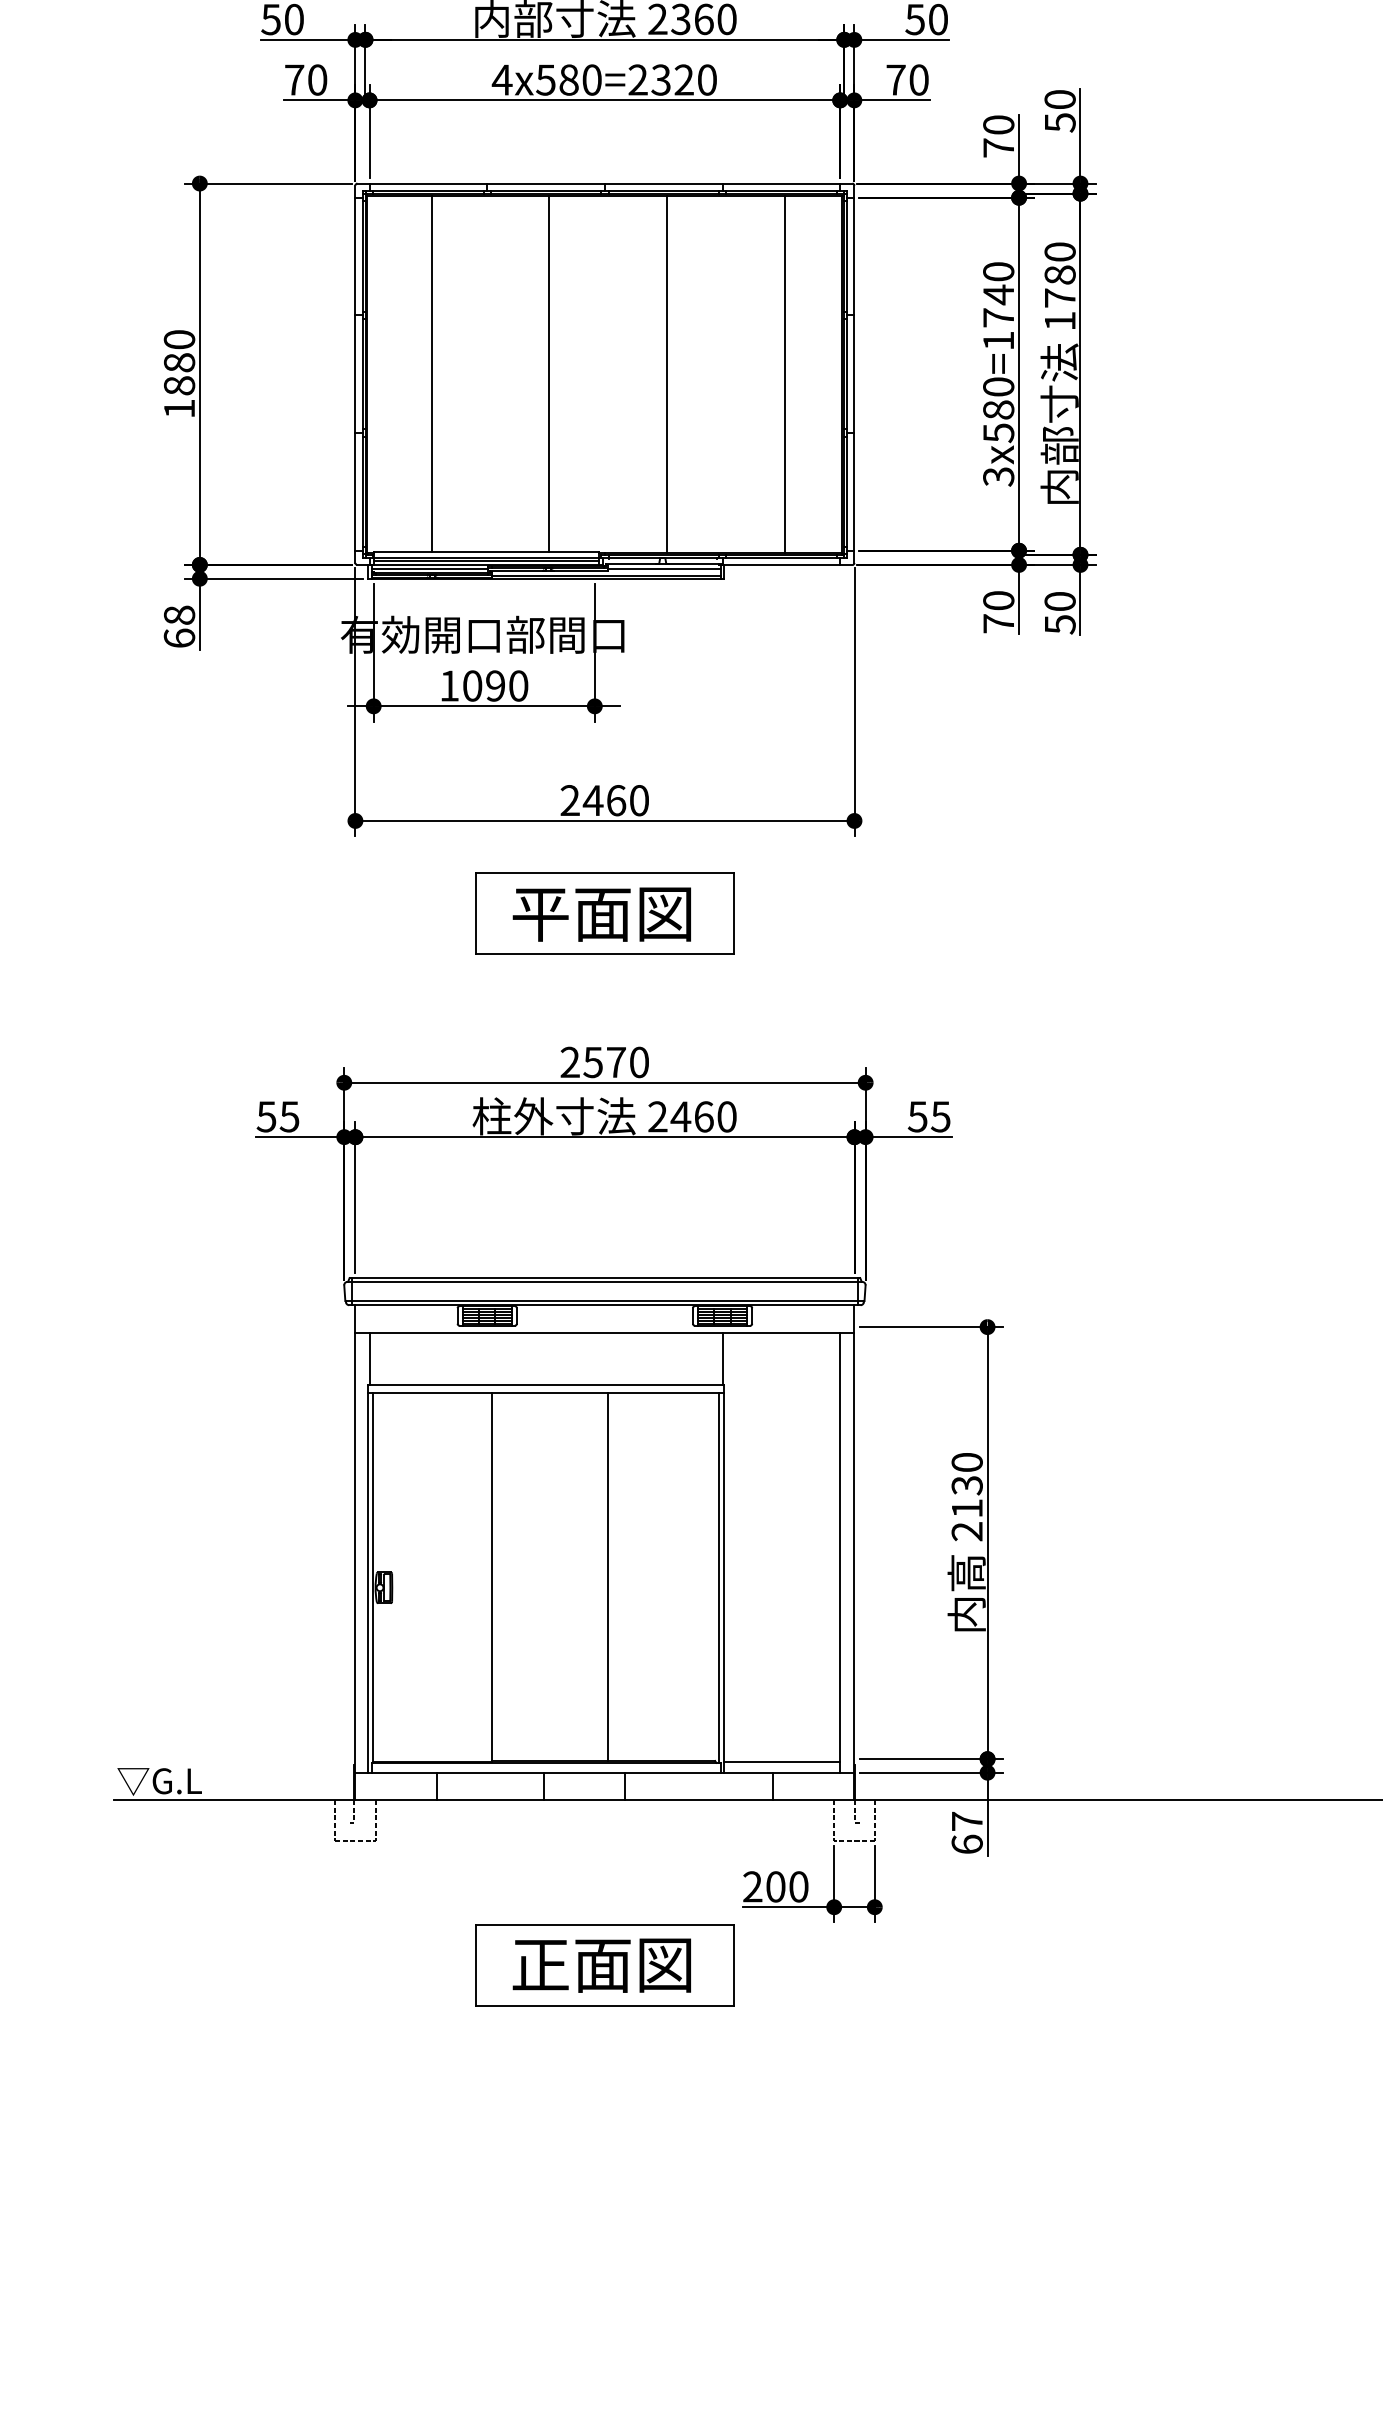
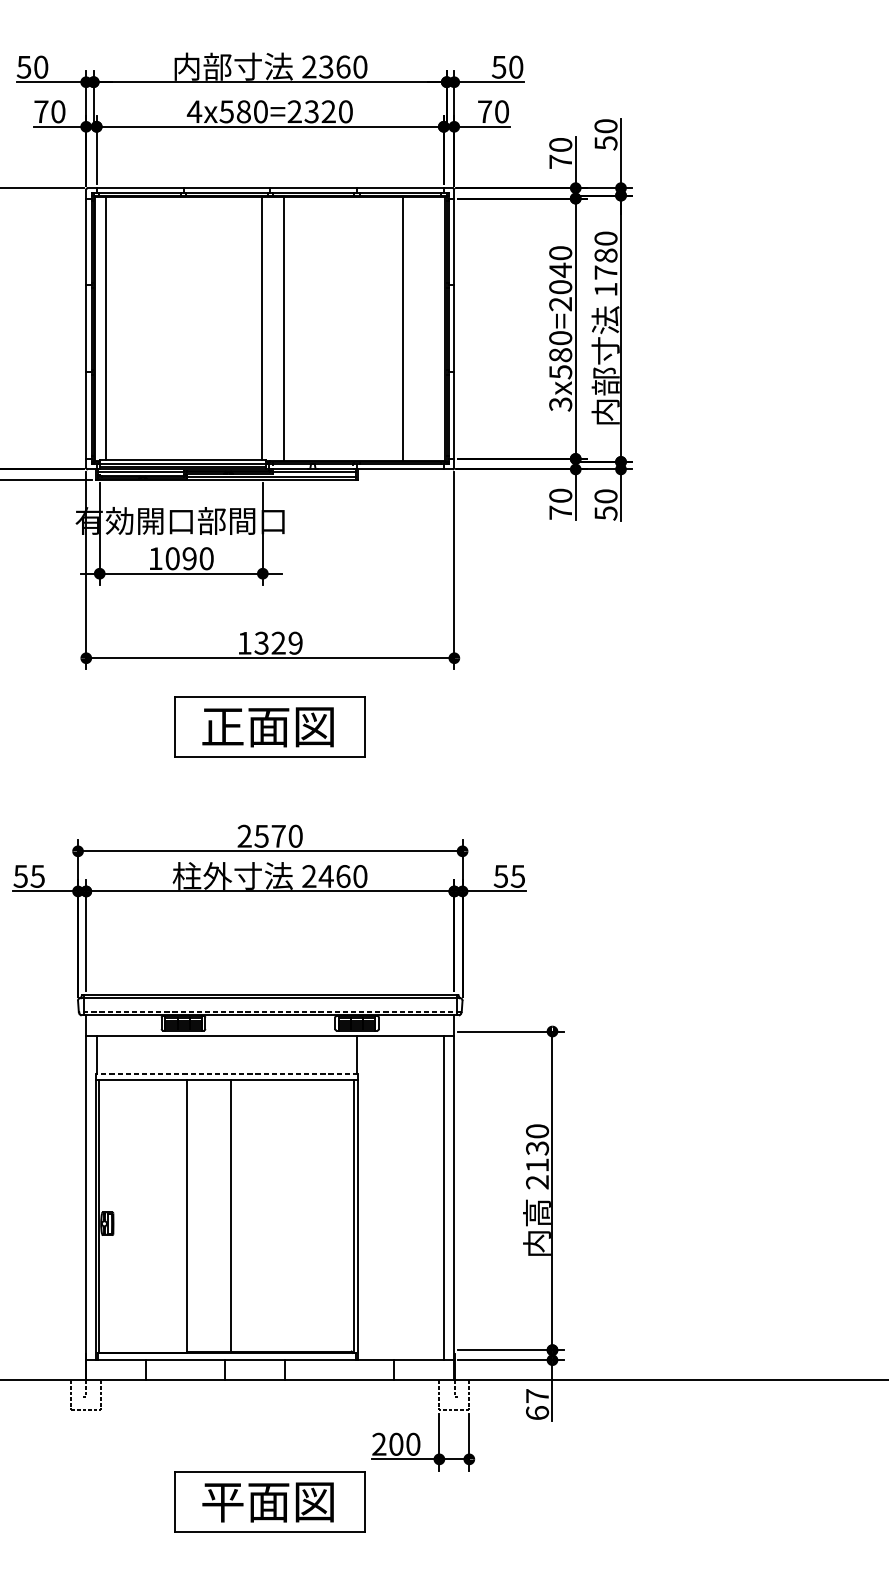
text: (998, 329) -> (560, 295), 3x580=1740 -> 3x580=2040
line: (431, 373) -> (106, 328), moved
line: (549, 373) -> (262, 328), moved
line: (667, 374) -> (284, 328), moved
text: (604, 800) -> (269, 643), 2460 -> 1329
text: (540, 914) -> (222, 727), 平面図 -> 正面図
line: (604, 1300) -> (269, 1011), solid -> dashed
line: (546, 1384) -> (227, 1073), solid -> dashed
line: (608, 1576) -> (230, 1215), moved
line: (781, 1761) -> (400, 1351), removed
text: (540, 1965) -> (222, 1502), 正面図 -> 平面図

